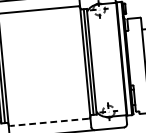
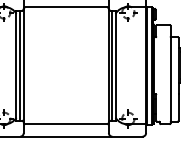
line: (49, 122) -> (66, 124), dashed -> solid

